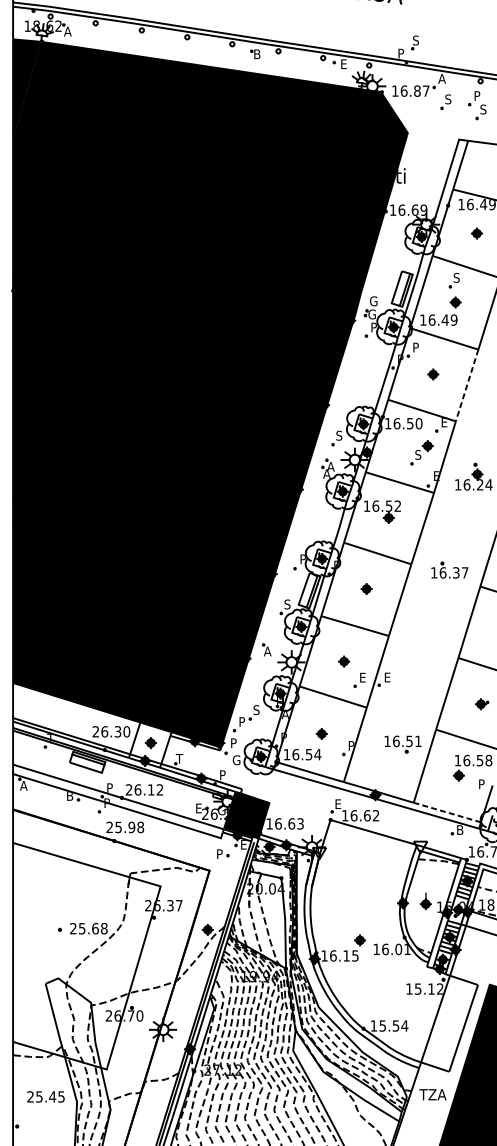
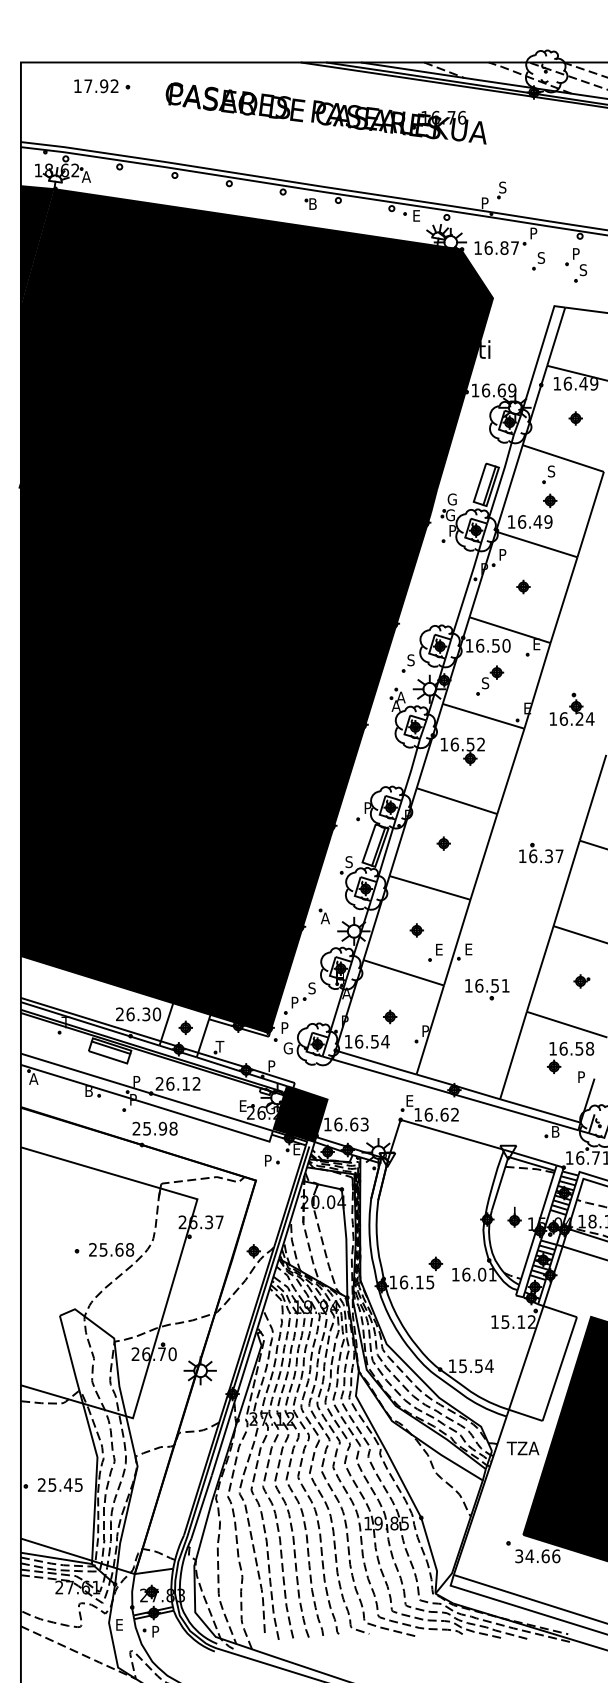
text: (441, 78) -> (533, 233), A -> P
line: (466, 385) -> (563, 600), dashed -> solid
part: (422, 452) -> (490, 680), moved
part: (450, 569) -> (541, 852), moved
part: (403, 744) -> (487, 989), moved
line: (447, 812) -> (540, 1110), dashed -> solid
text: (46, 1096) -> (60, 1484), moved

